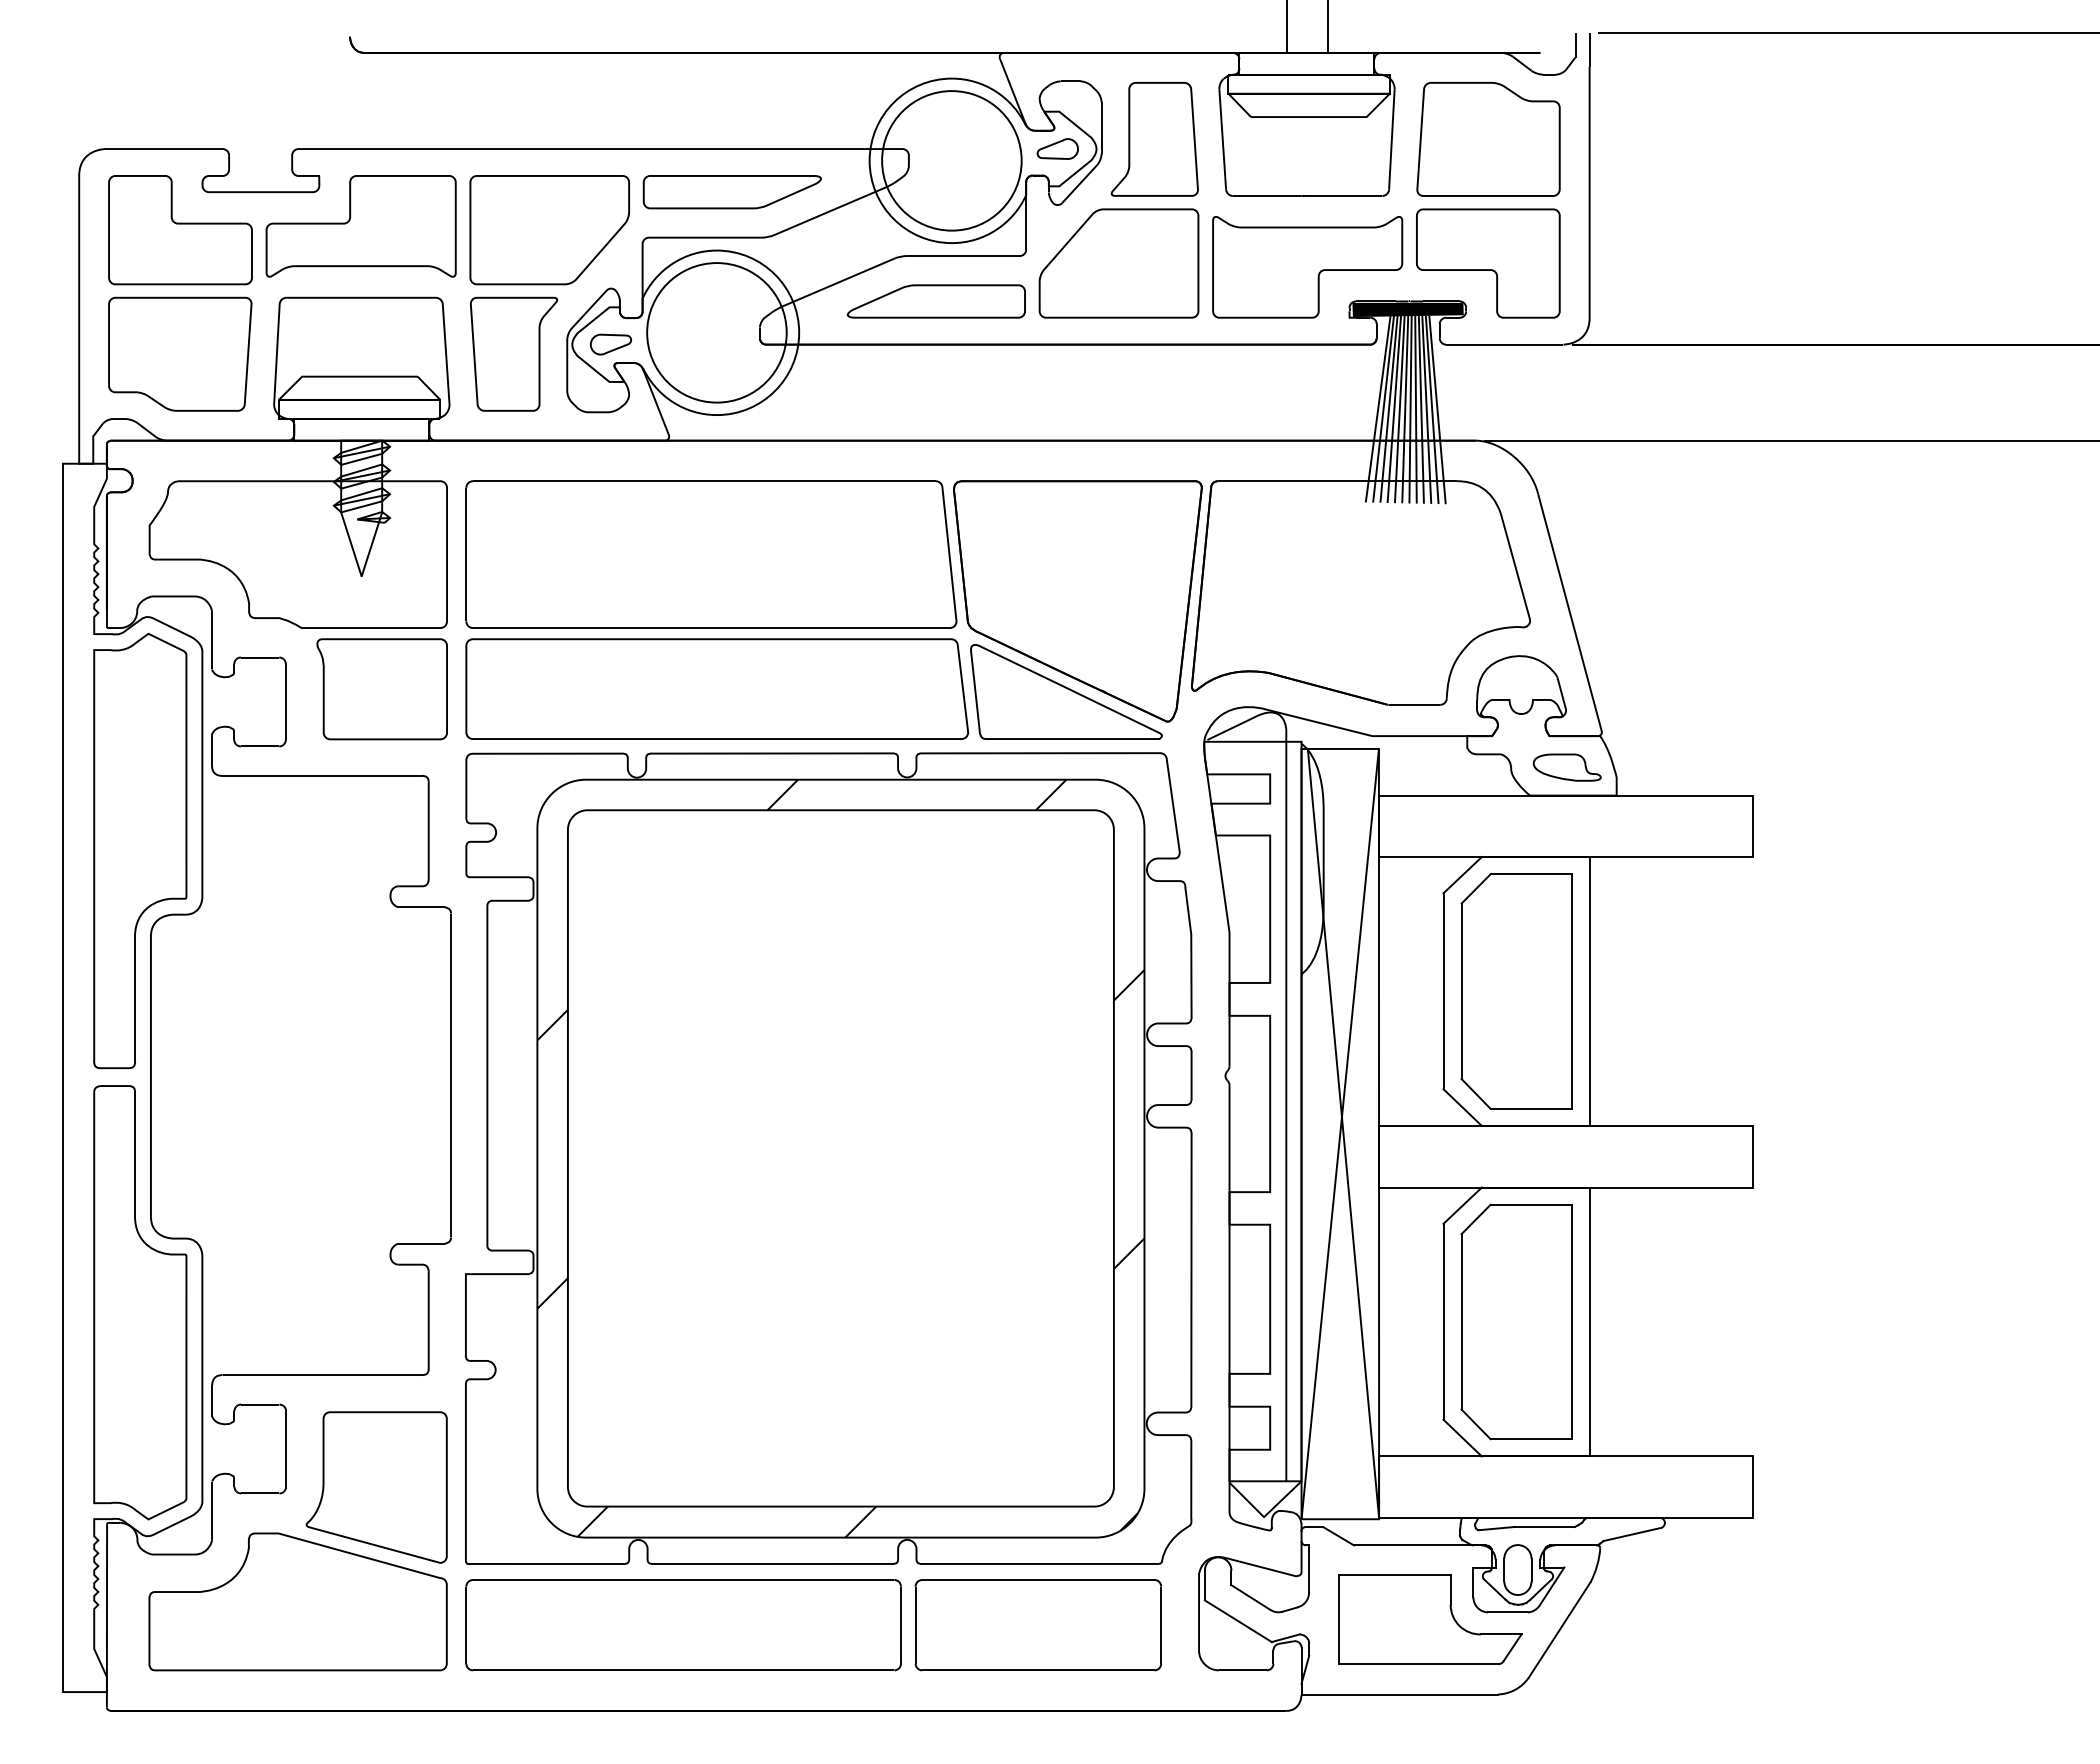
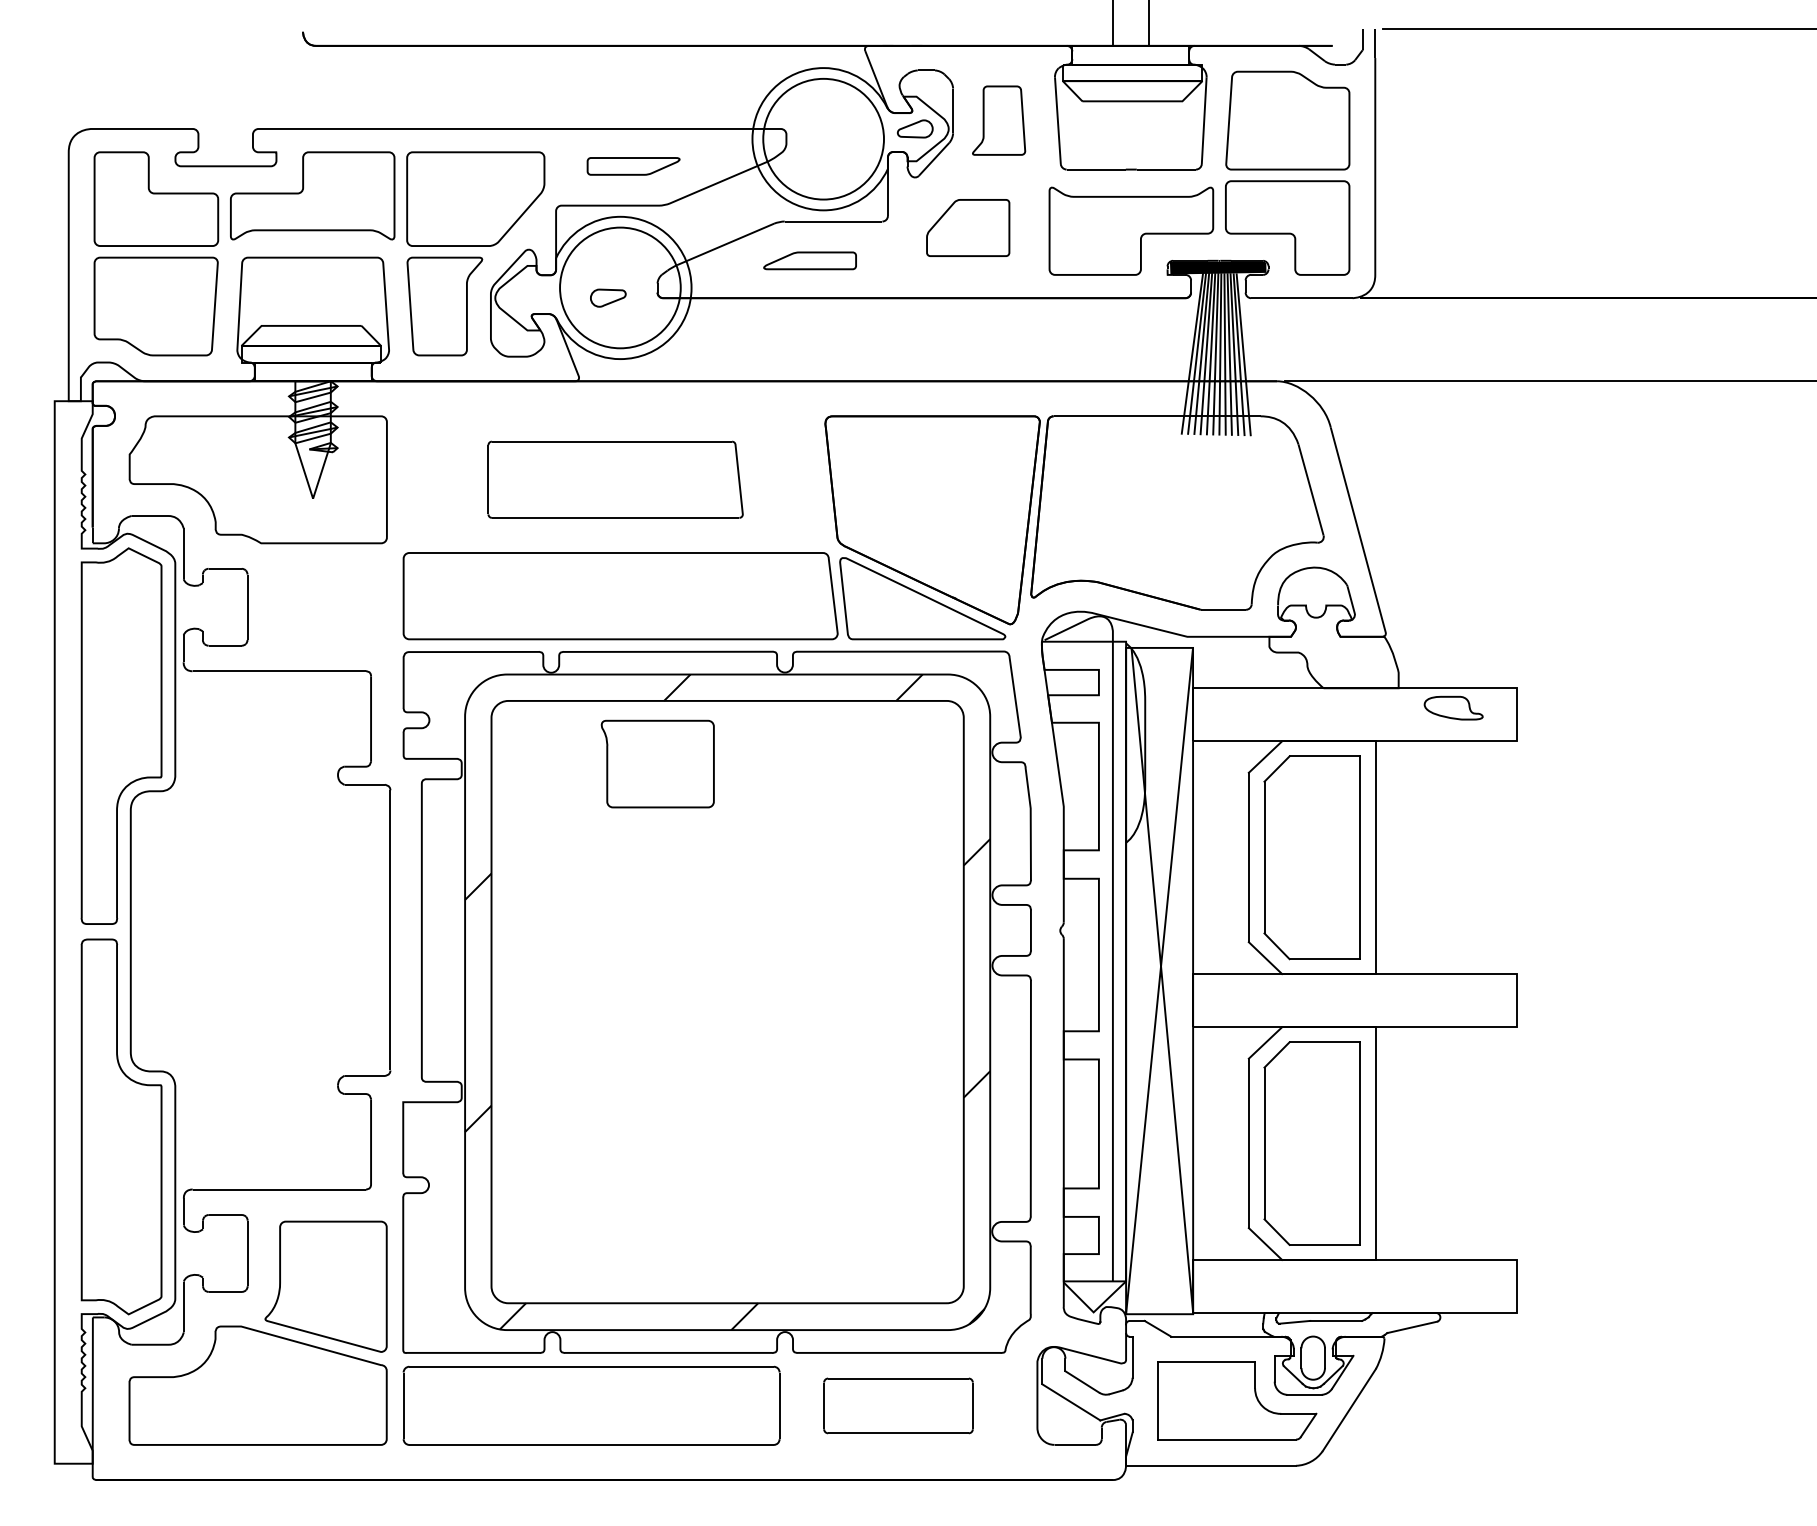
part: (1154, 139) -> (998, 120), size x0.7
part: (731, 192) -> (632, 166), size x0.6
part: (1118, 263) -> (967, 227), size x0.6
part: (935, 301) -> (809, 260), size x0.6
part: (610, 344) -> (607, 298), moved
part: (711, 554) -> (615, 479), size x0.6
part: (381, 689) -> (657, 764), moved
part: (1566, 767) -> (1453, 708), moved
part: (1038, 1625) -> (898, 1406), size x0.7

